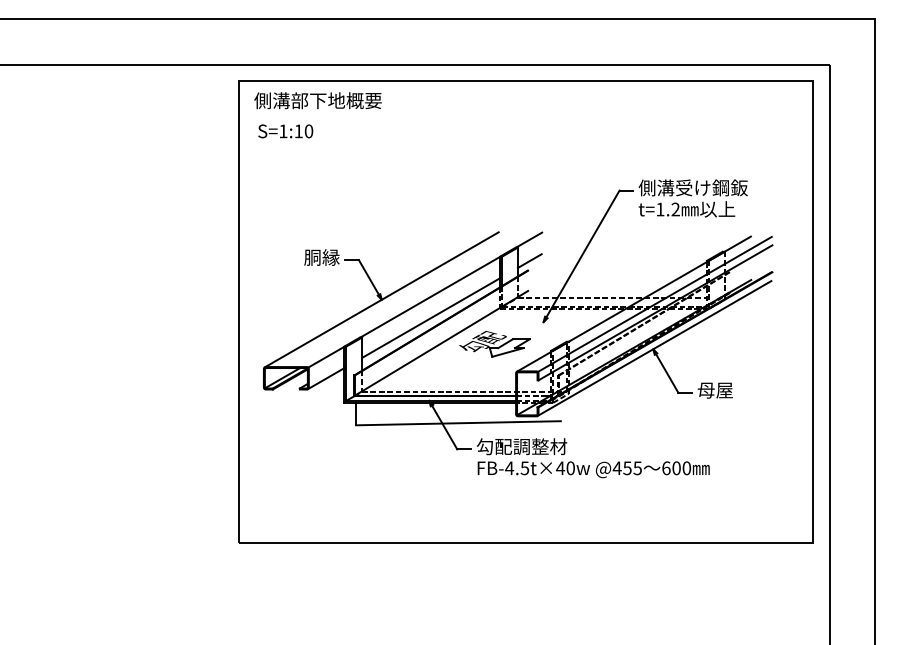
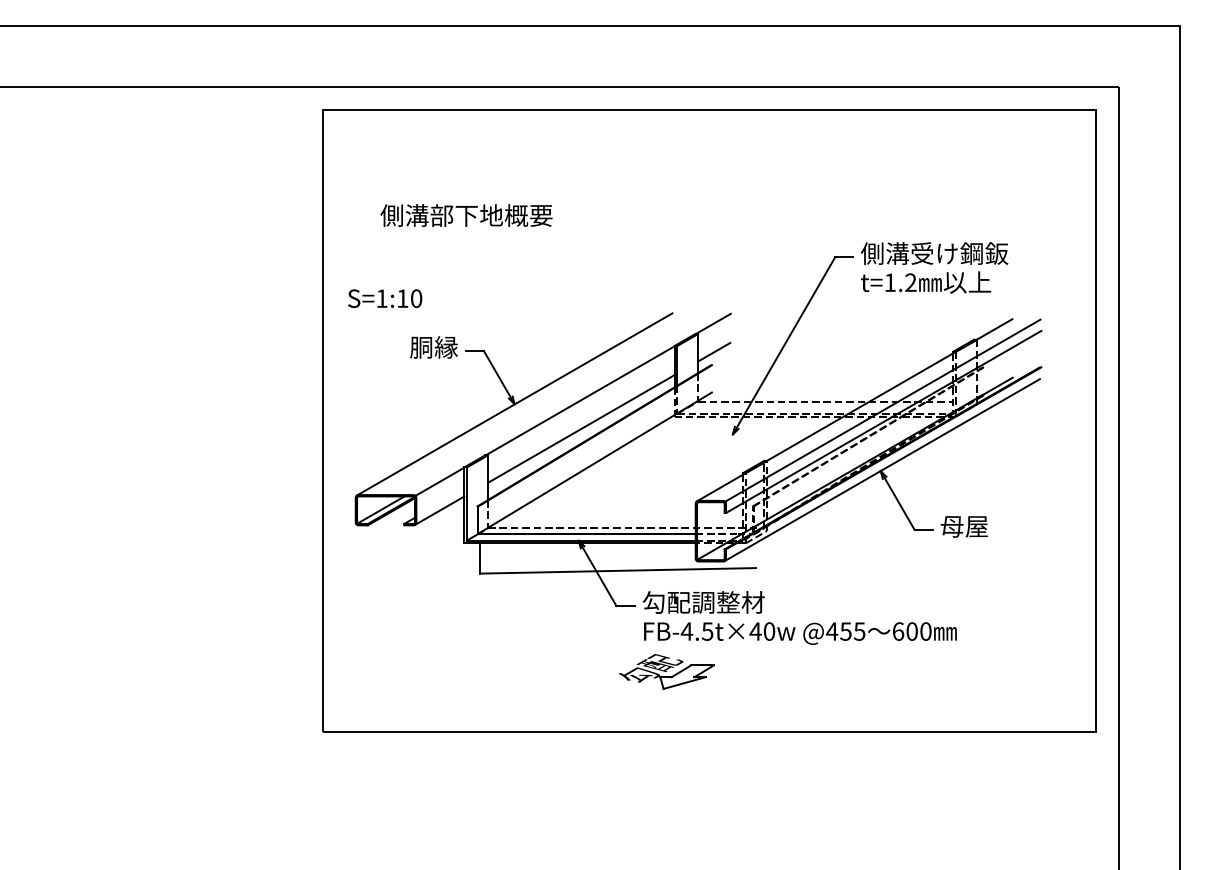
text: (317, 100) -> (465, 215), moved
text: (285, 131) -> (384, 298), moved
part: (494, 344) -> (666, 672), moved

